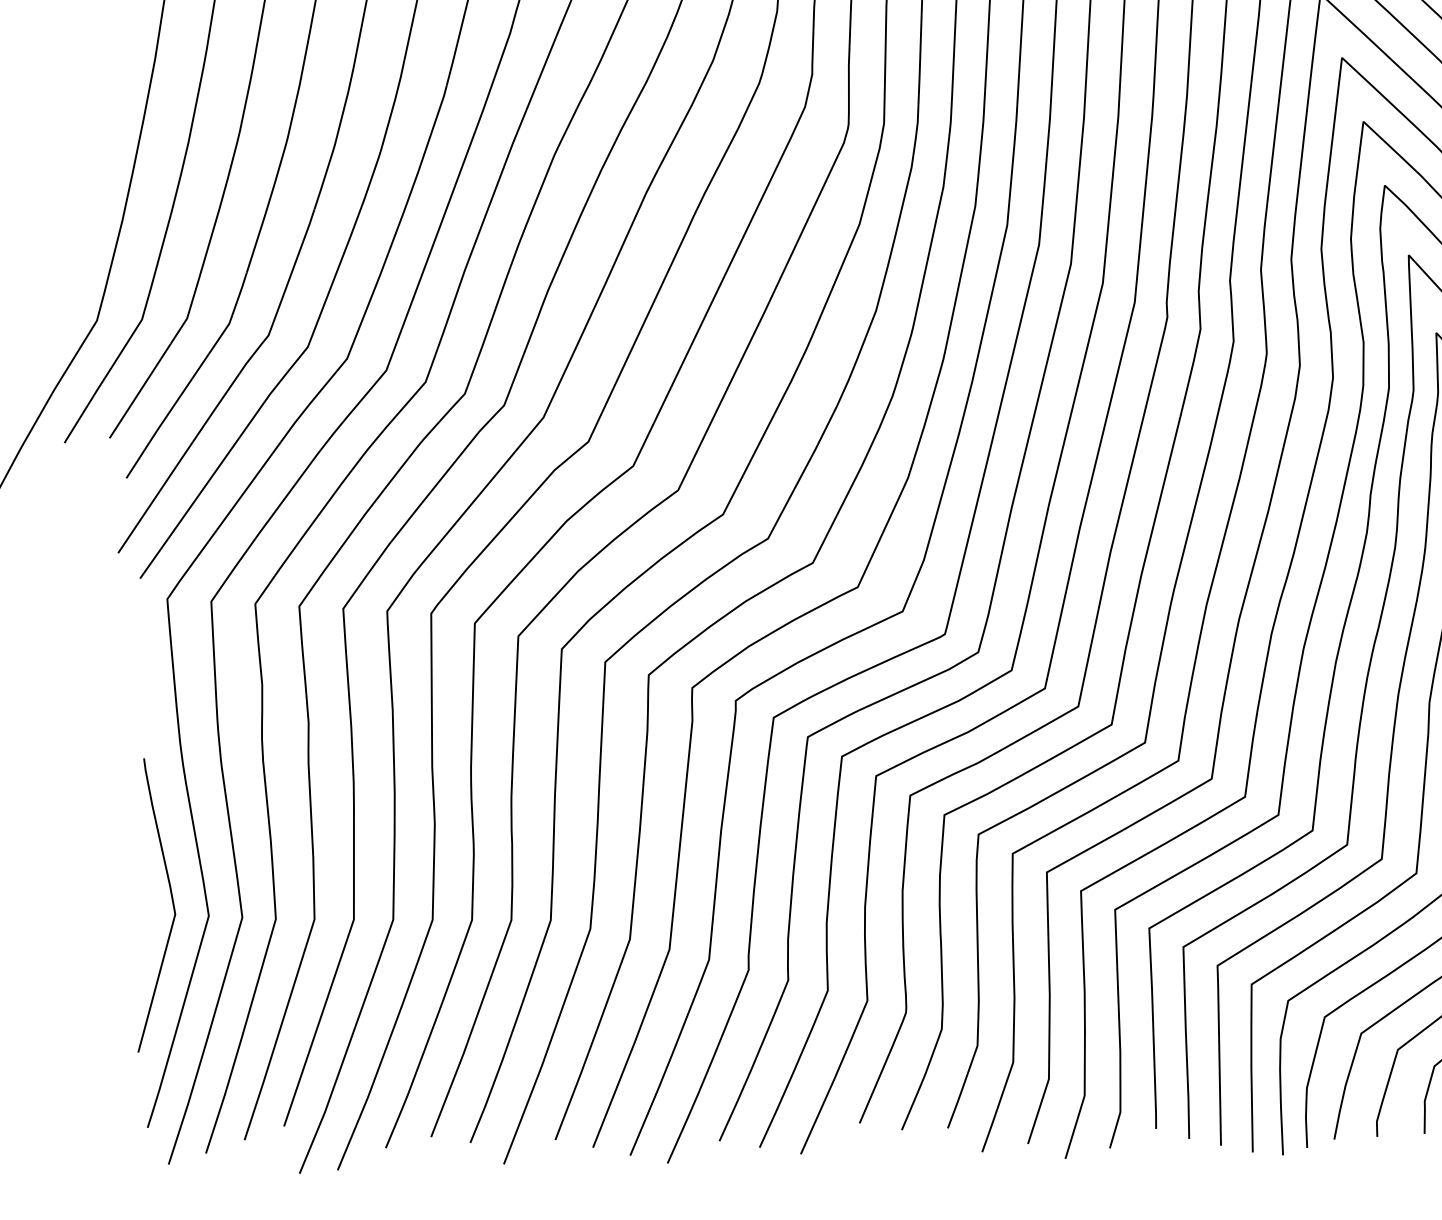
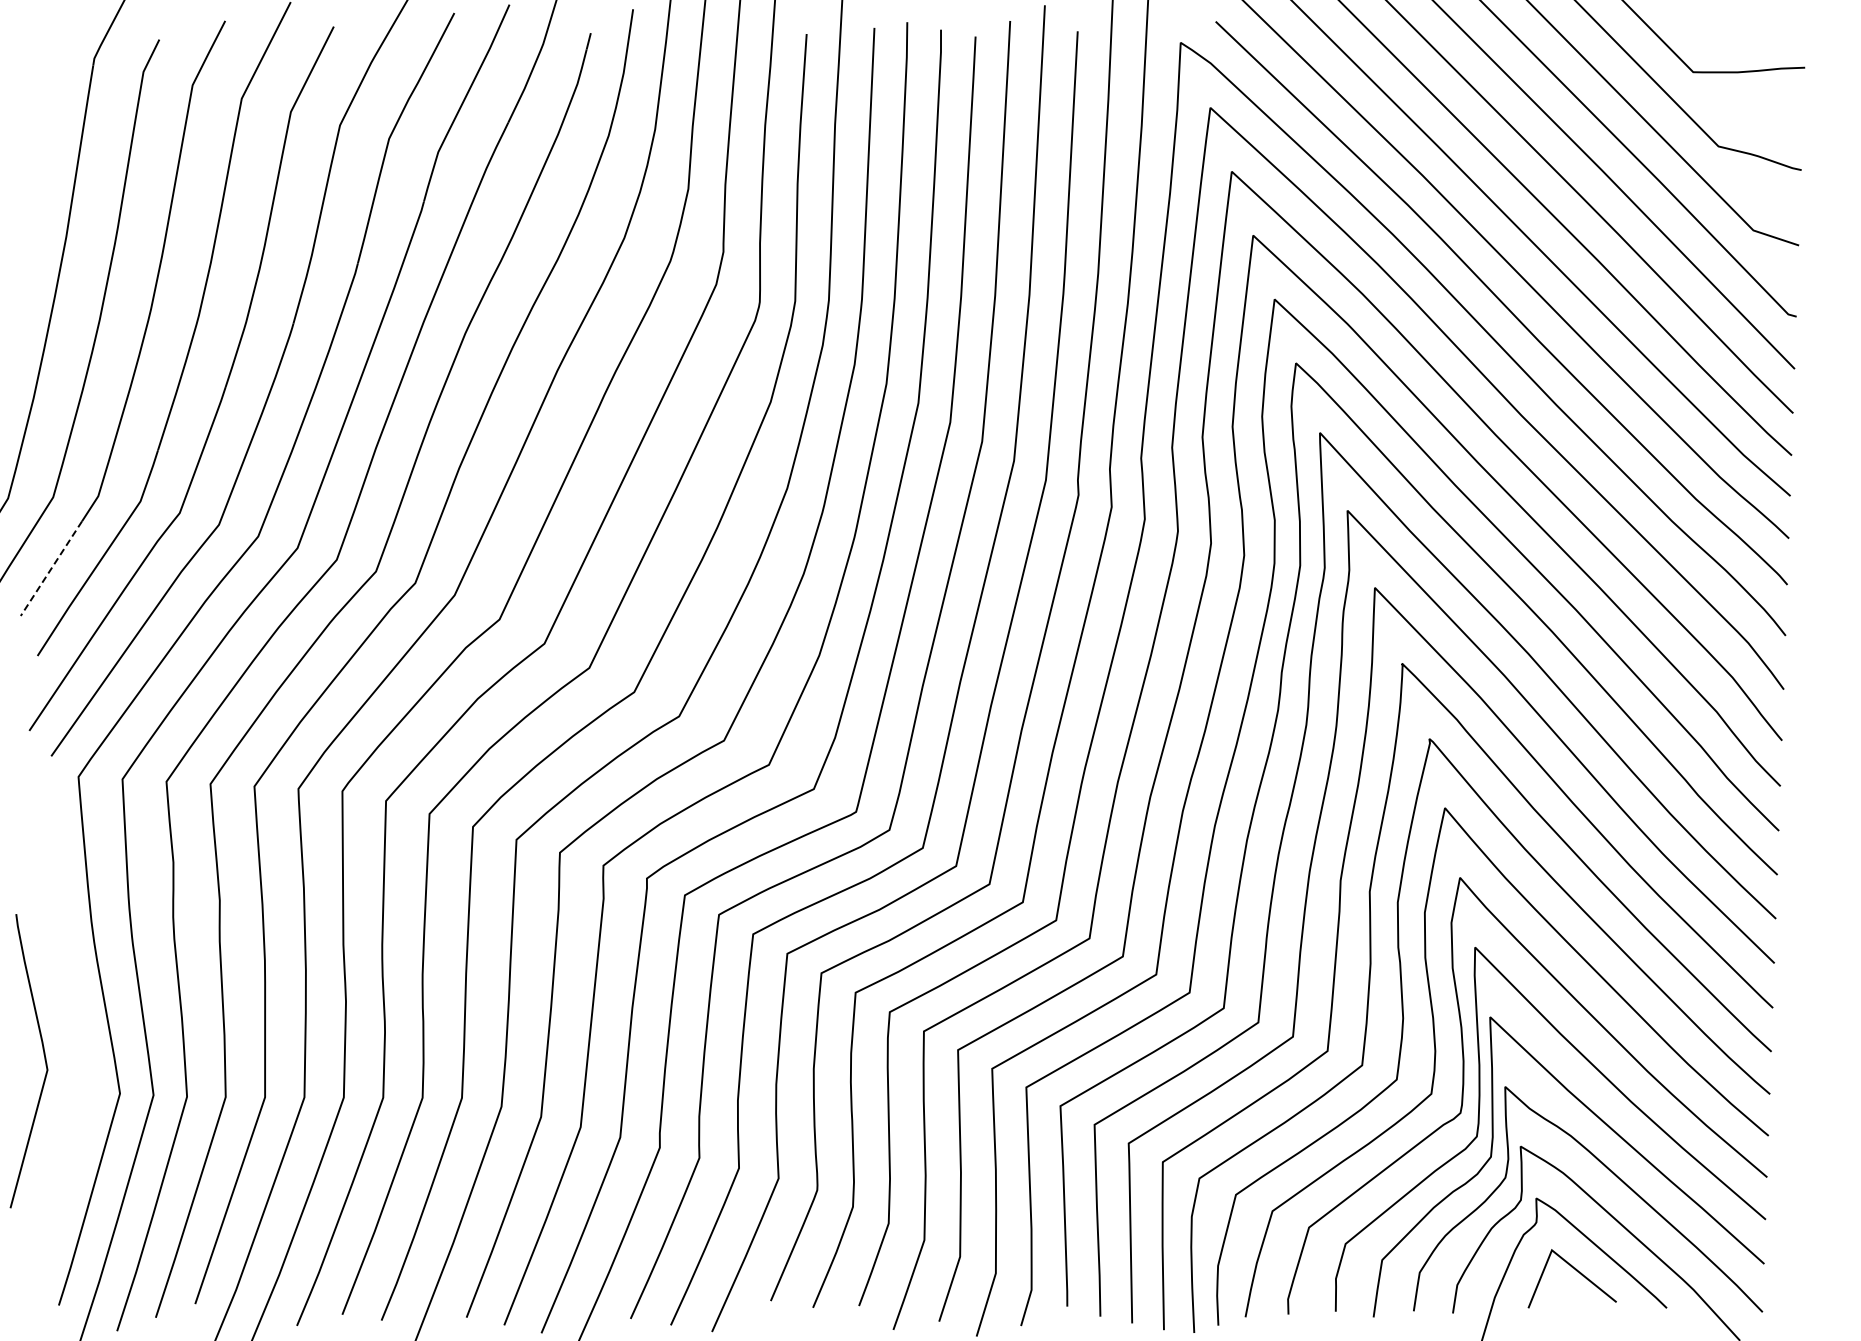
line: (140, 391) -> (51, 569), solid -> dashed
curve: (172, 904) -> (44, 1060), moved

